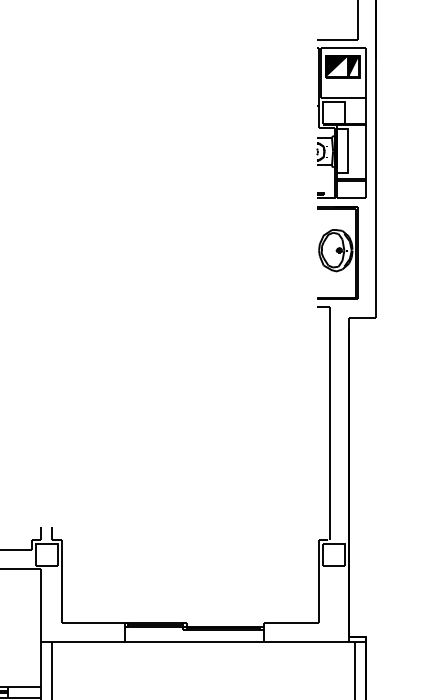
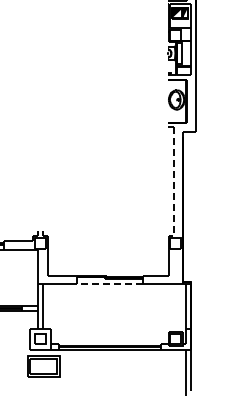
line: (329, 423) -> (173, 181), solid -> dashed
line: (182, 641) -> (104, 284), solid -> dashed

